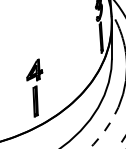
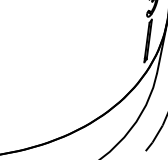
part: (34, 87) -> (41, 91), removed

